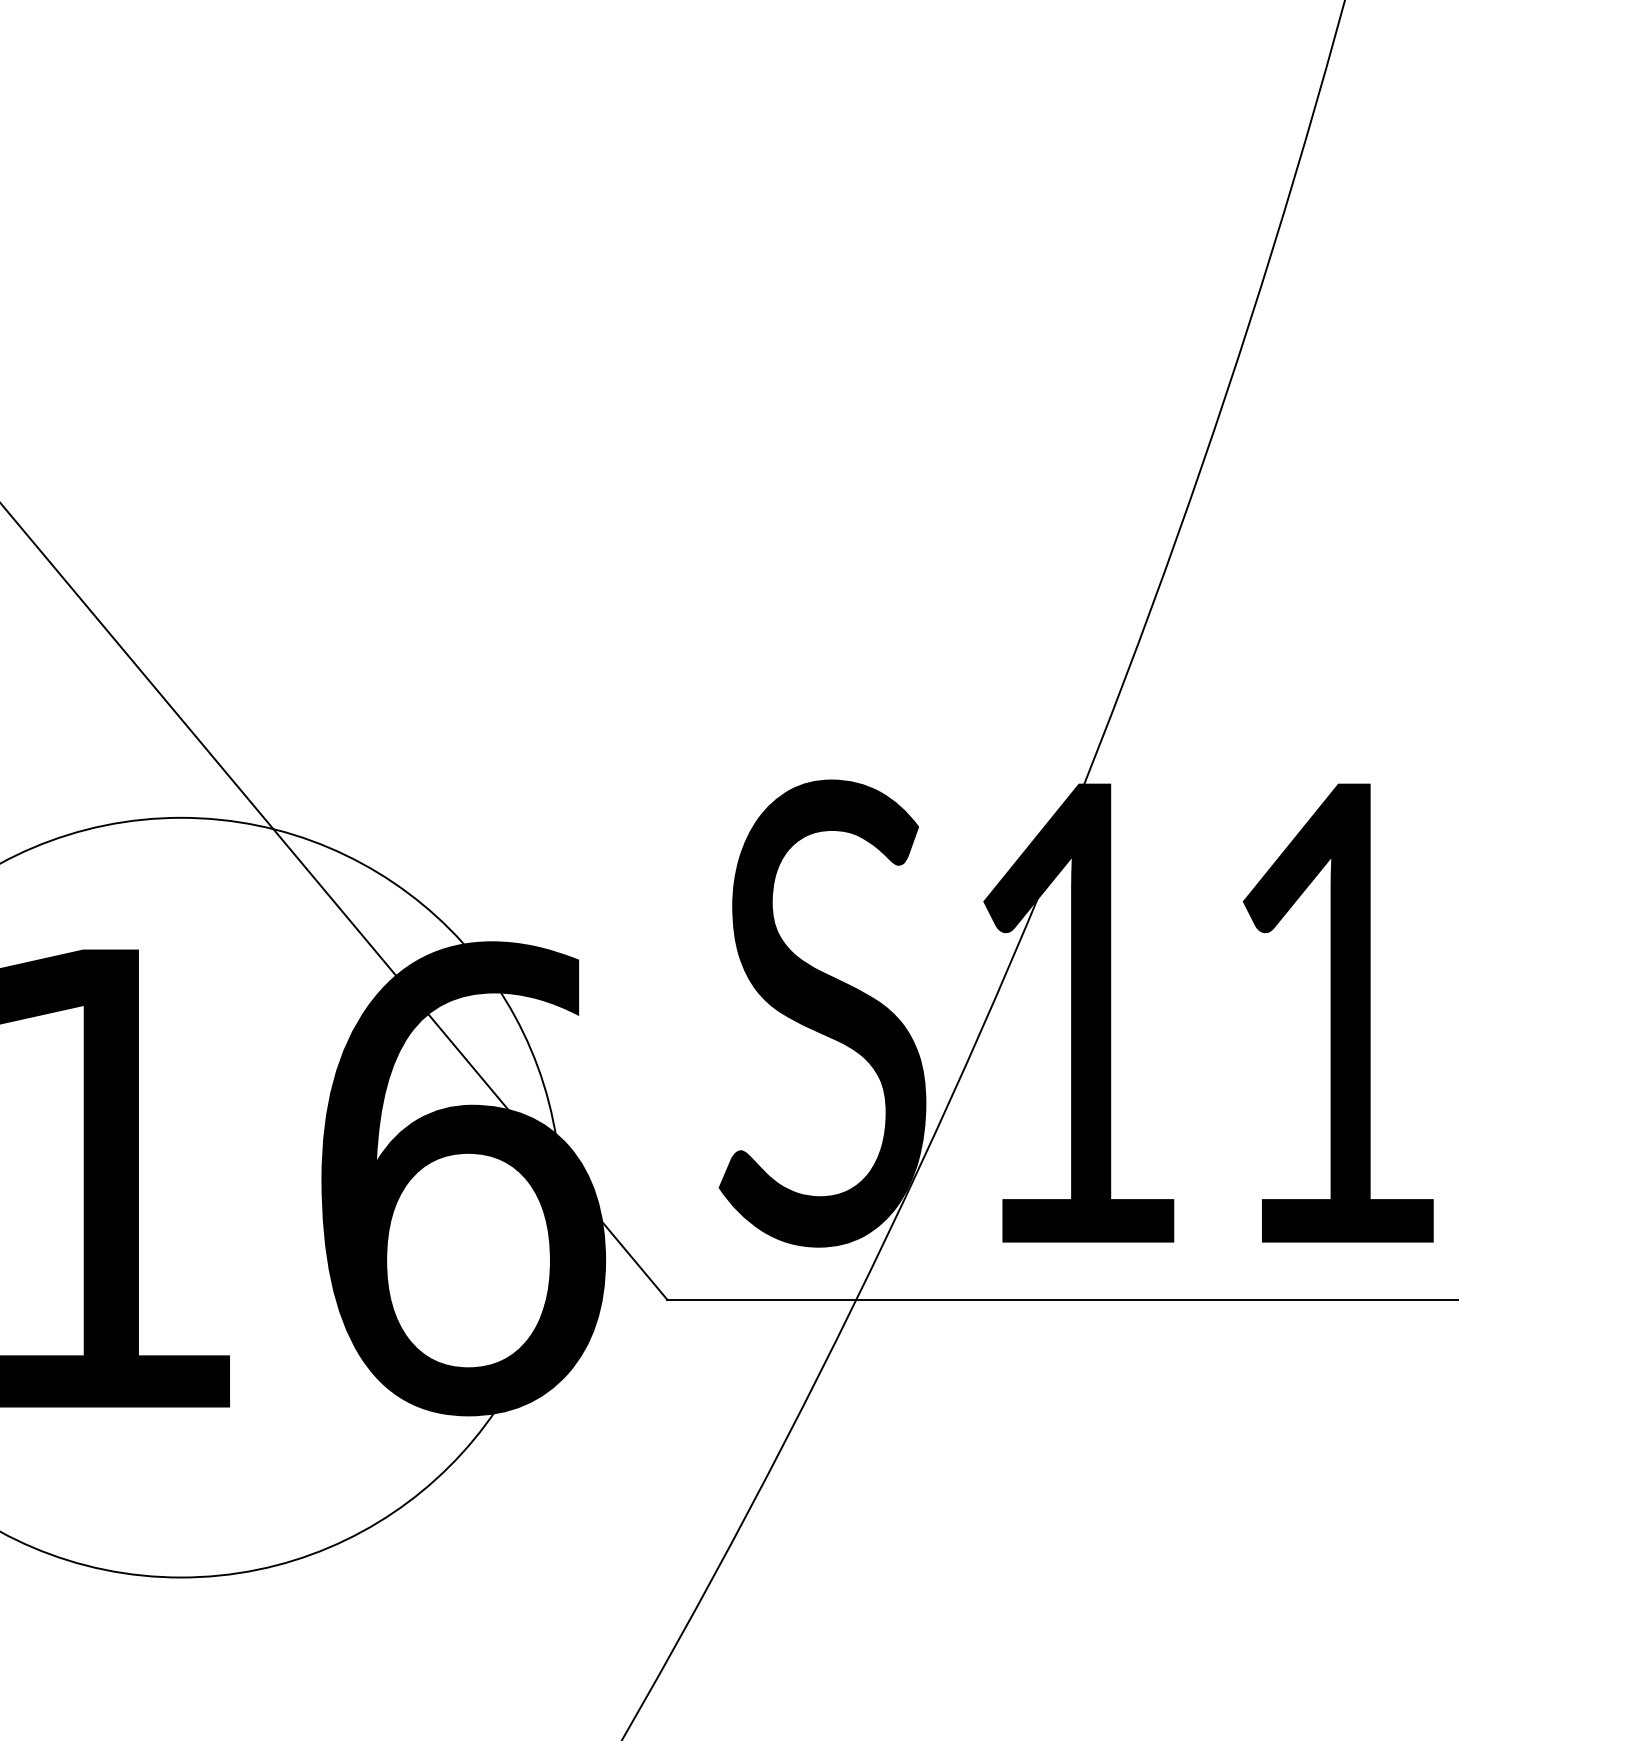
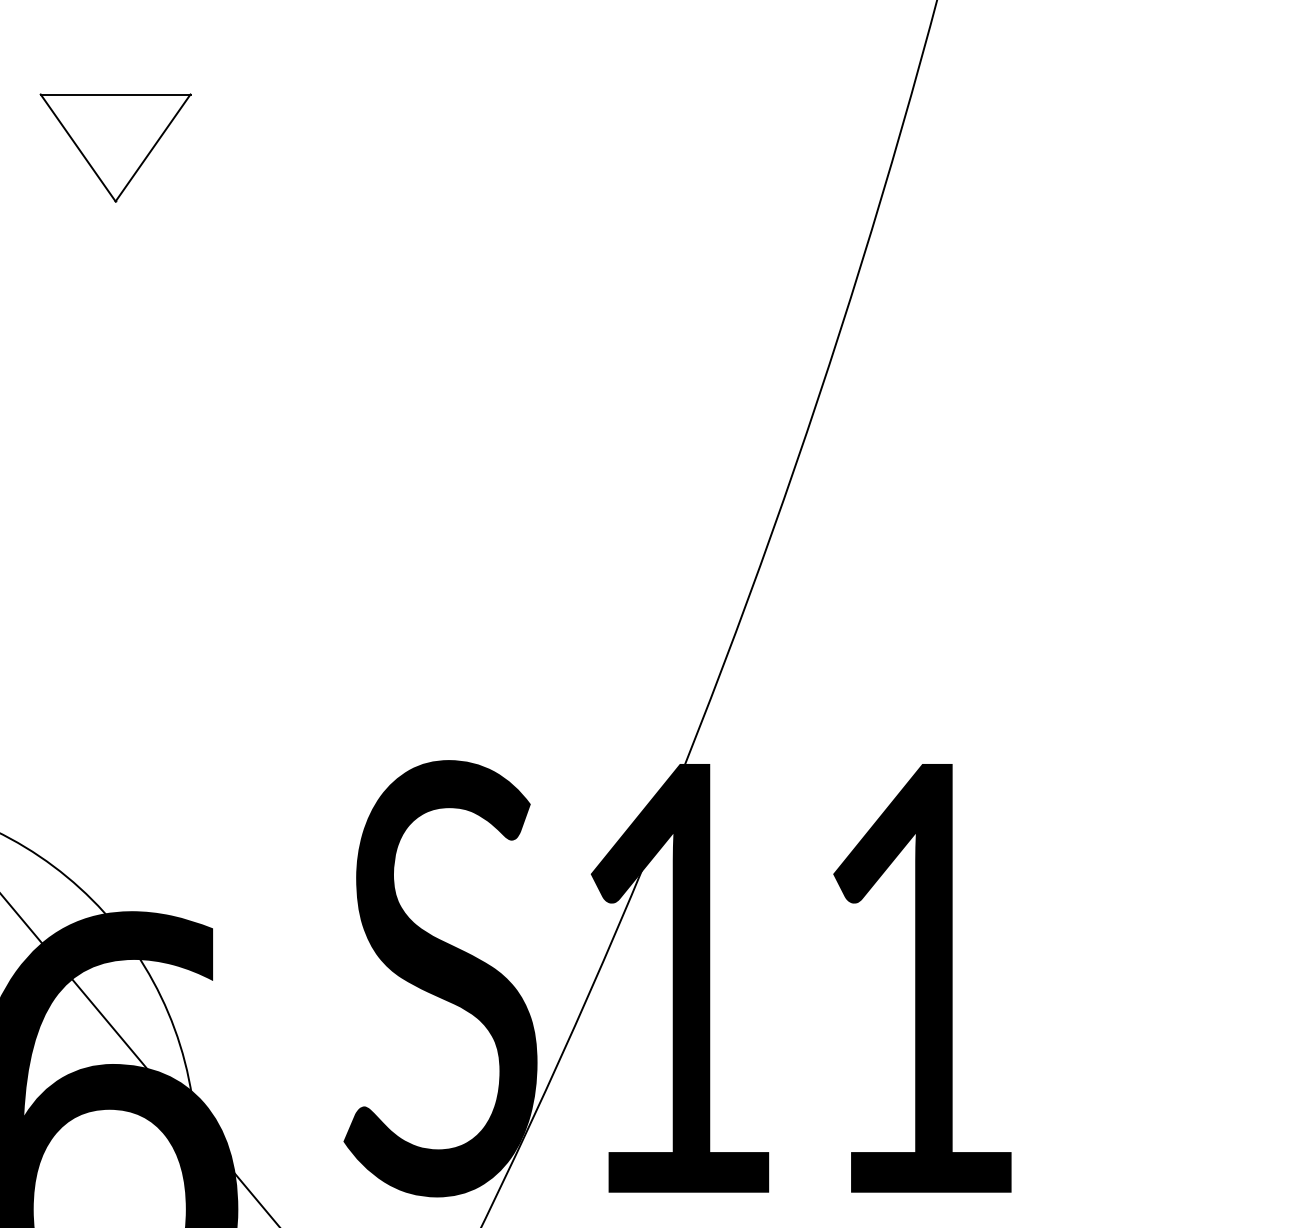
part: (474, 124) -> (115, 148), added

